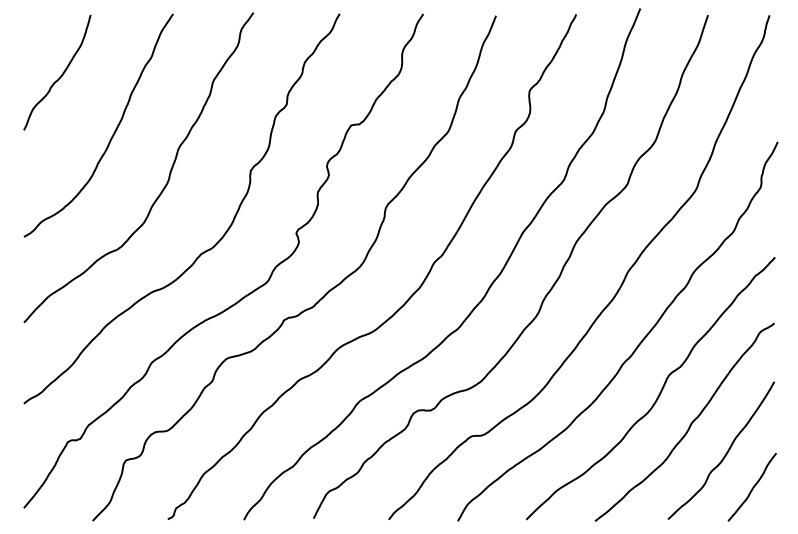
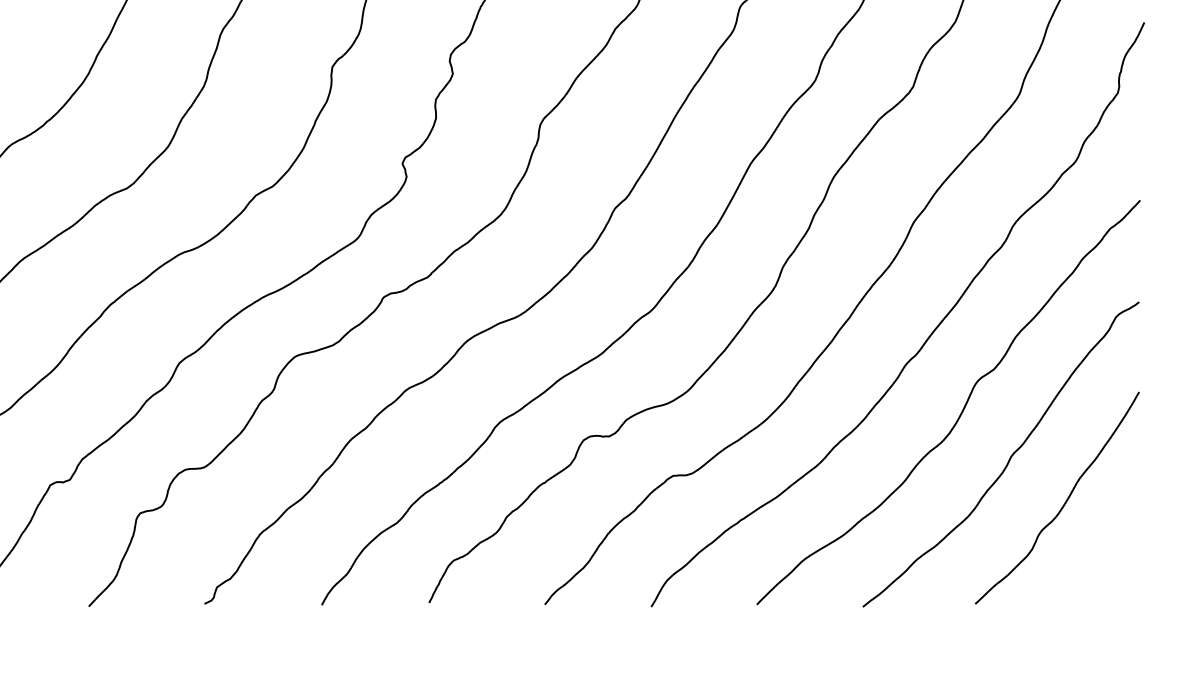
curve: (752, 487) -> (1105, 554), removed

